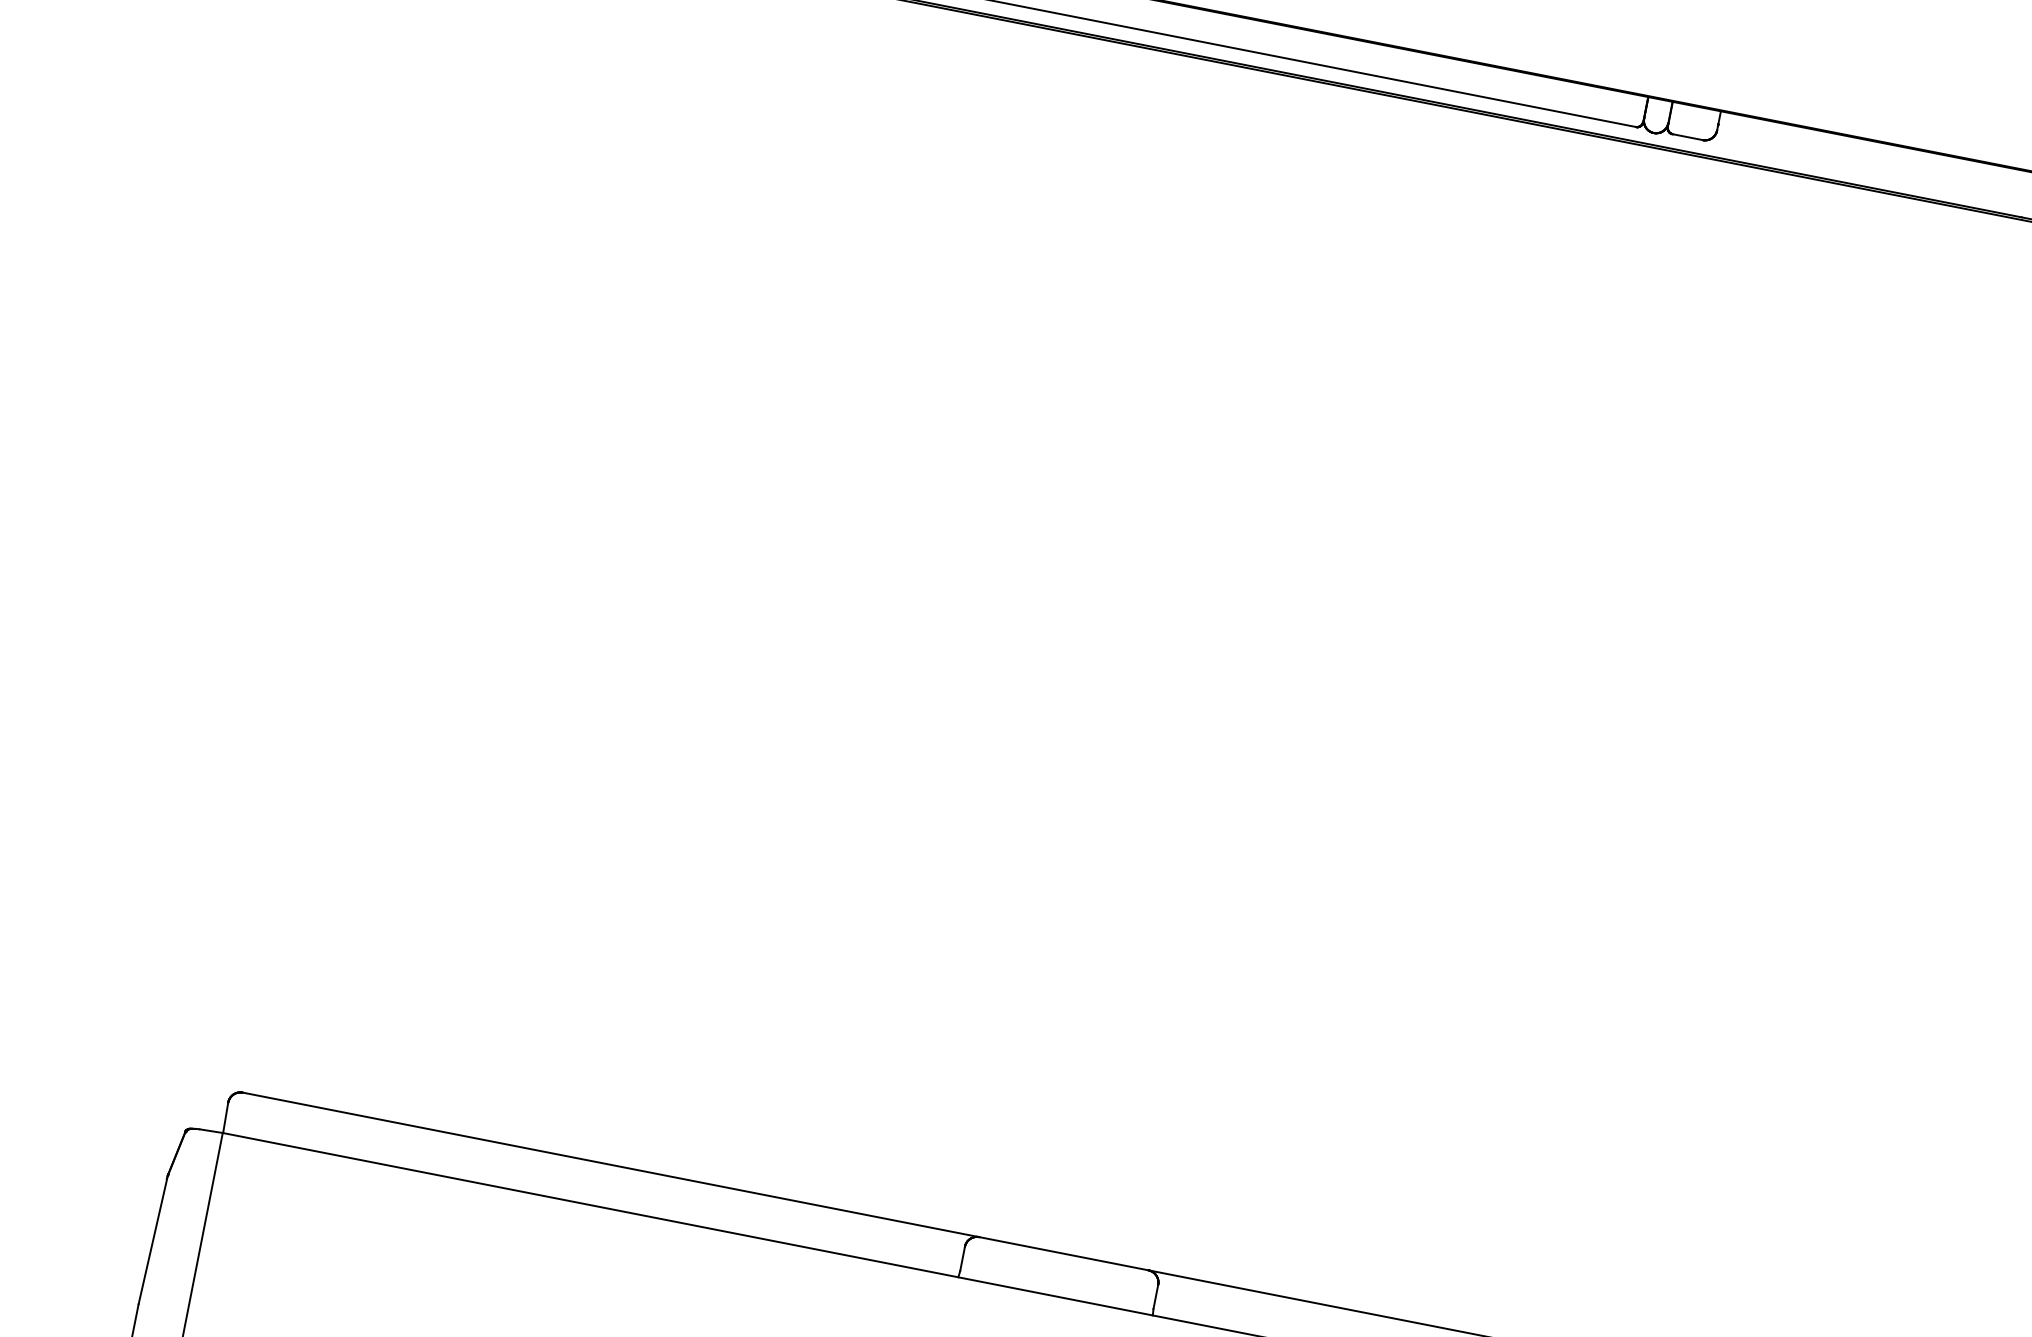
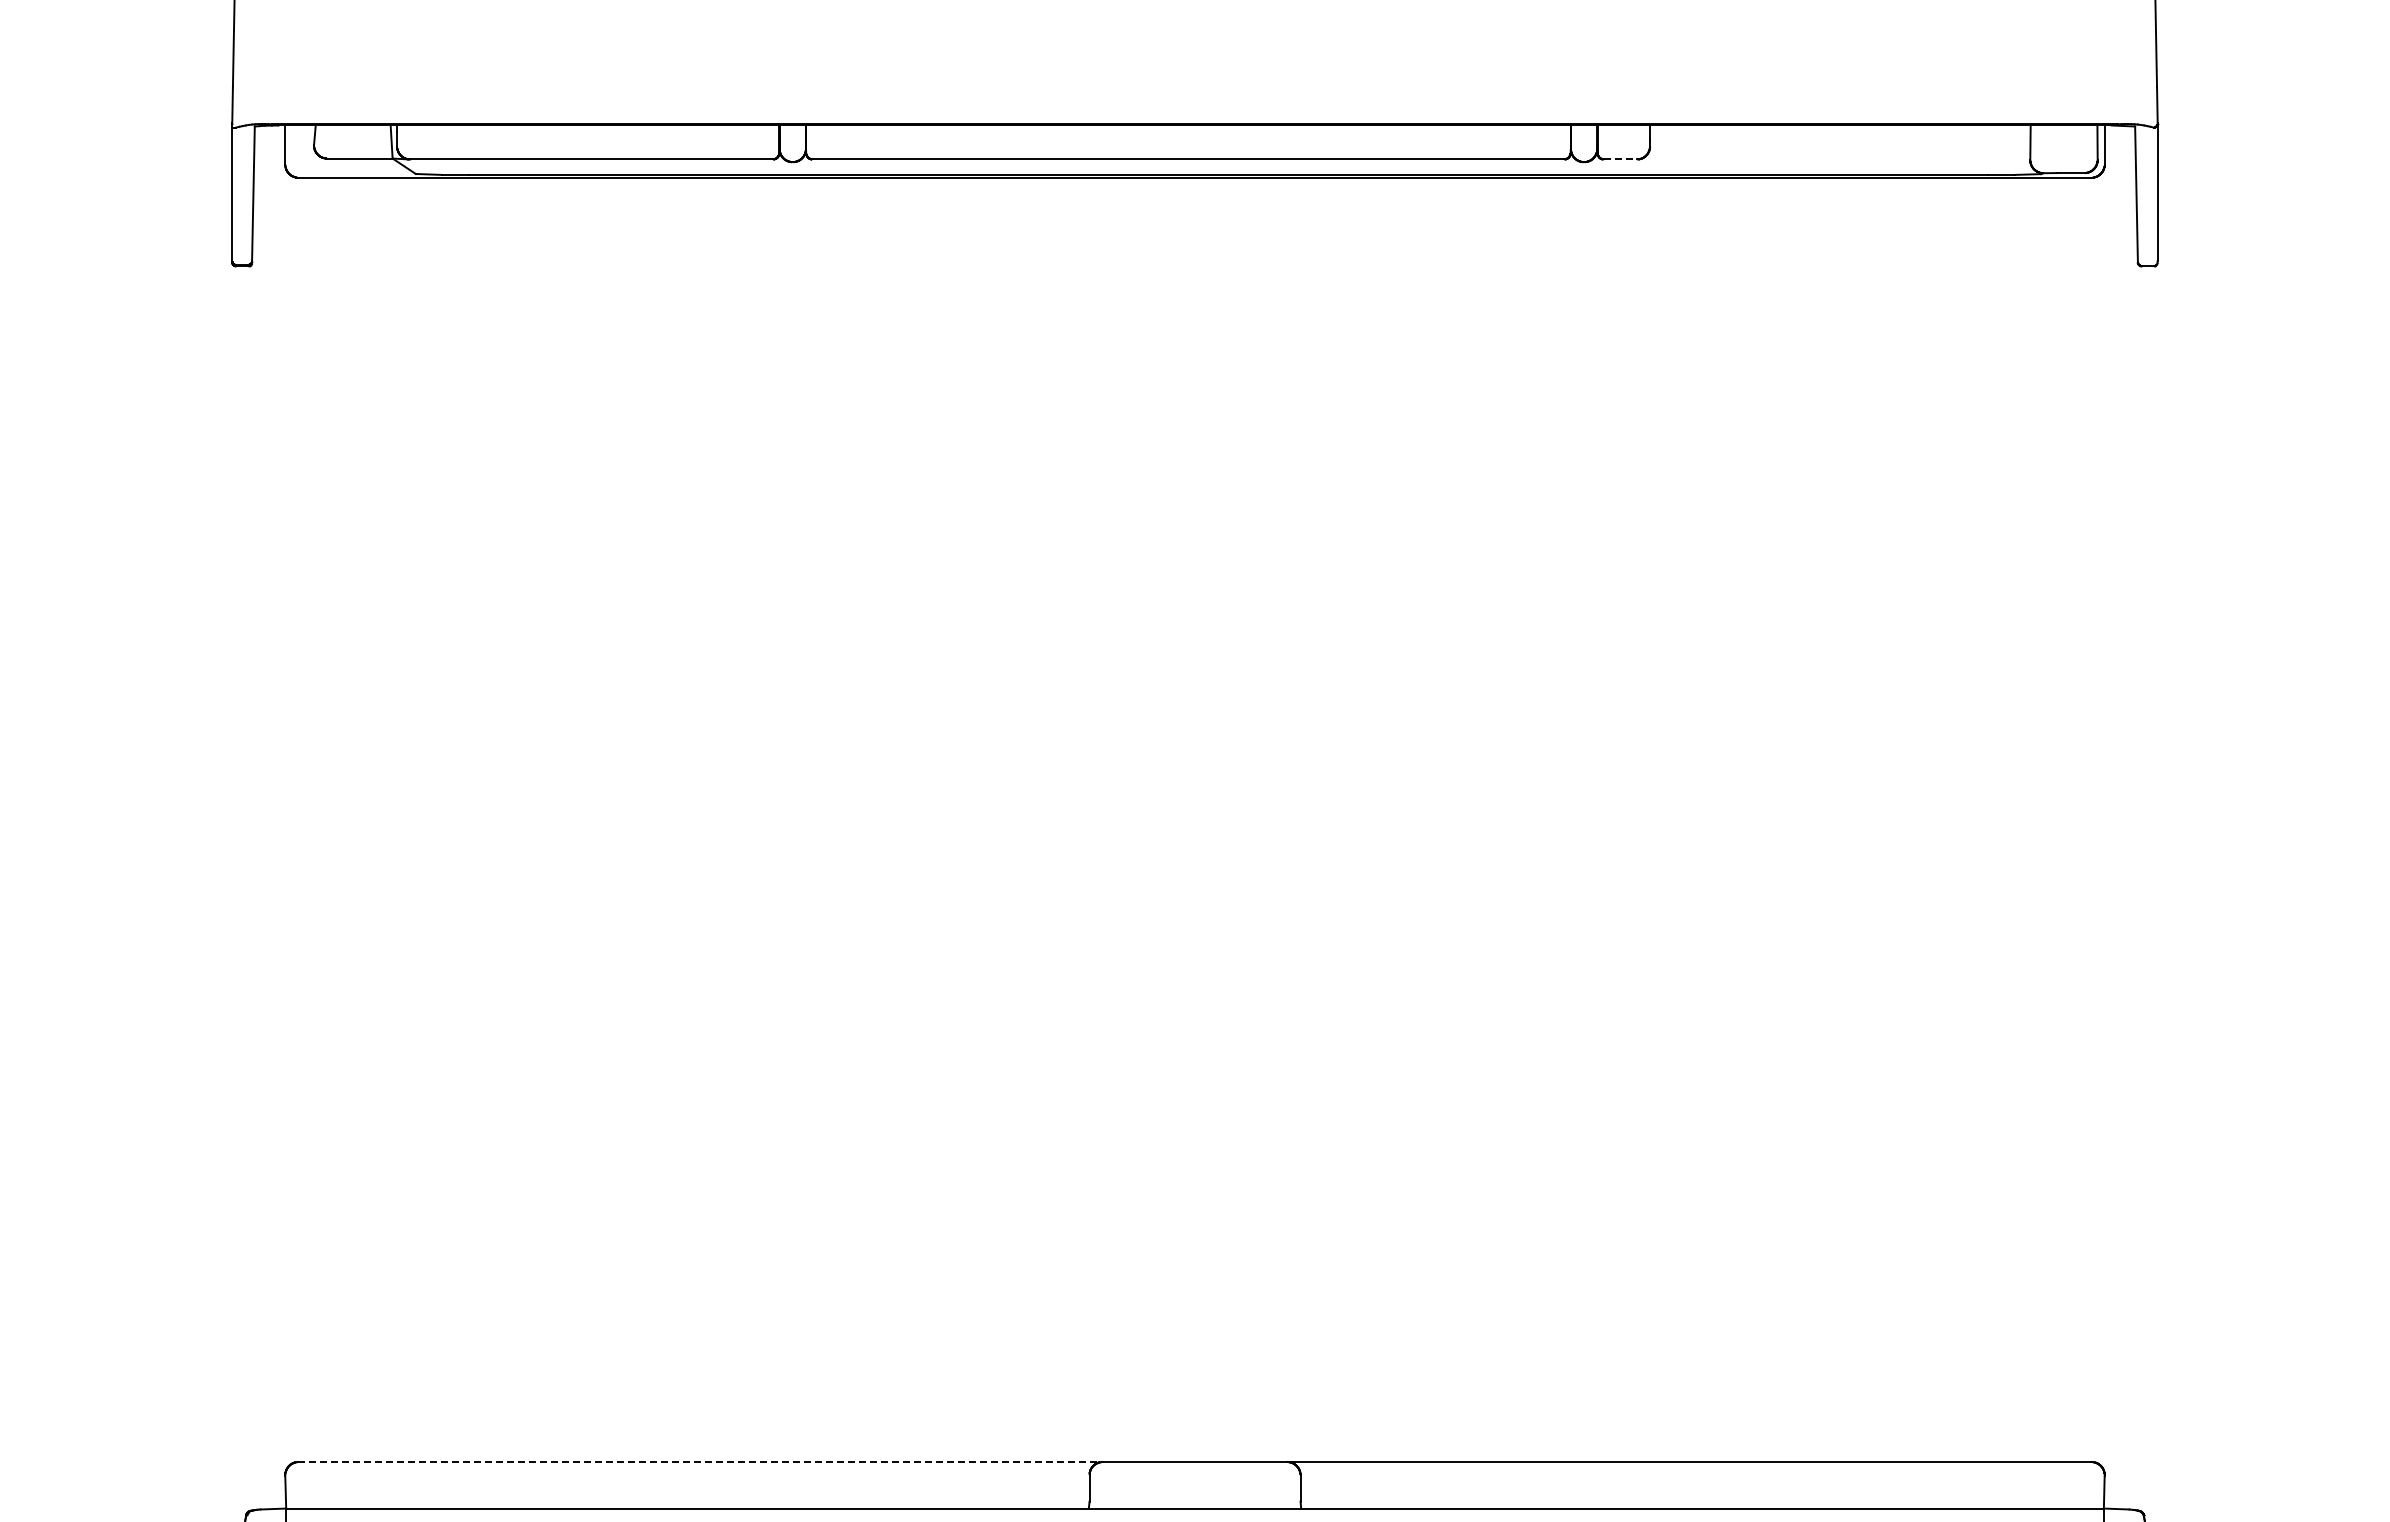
line: (1688, 137) -> (1621, 159), solid -> dashed
line: (610, 1165) -> (700, 1462), solid -> dashed

